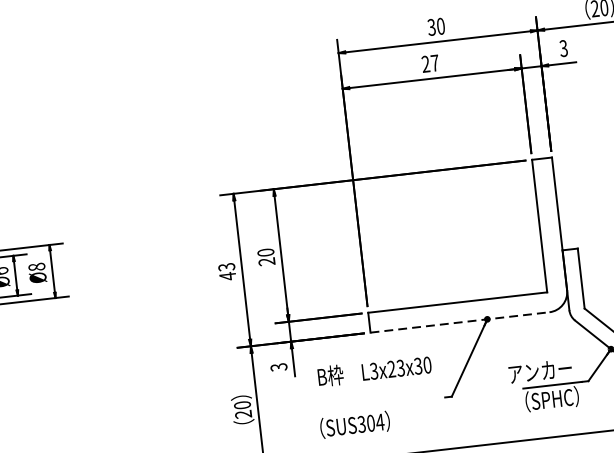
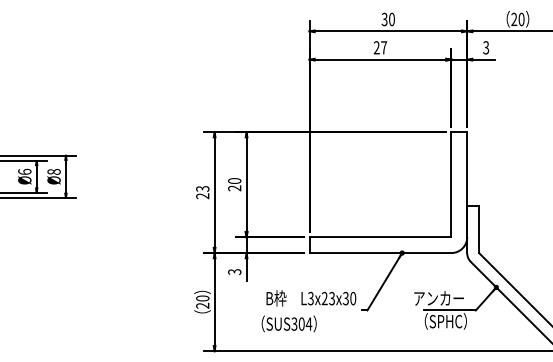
text: (227, 276) -> (202, 196), 43 -> 23
line: (460, 323) -> (380, 253), dashed -> solid
text: (374, 371) -> (311, 298), moved

